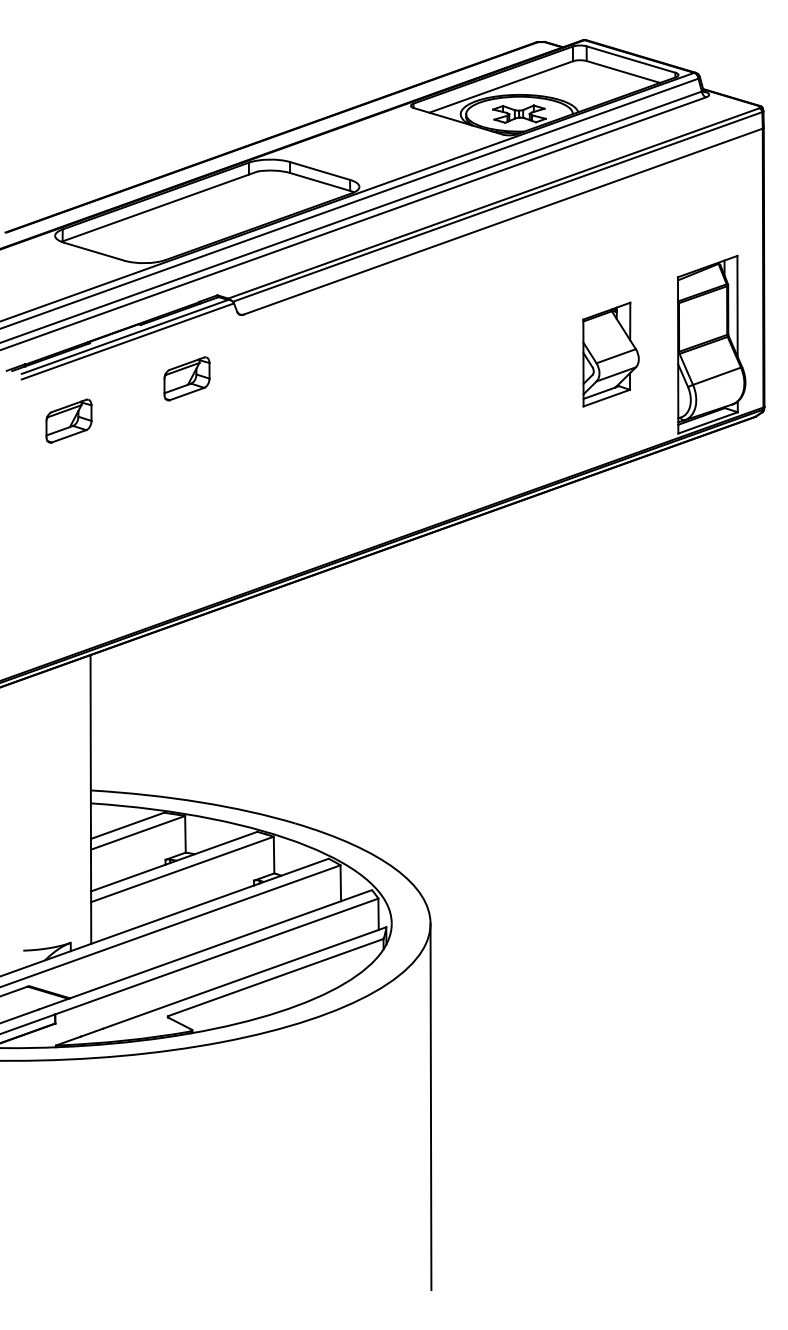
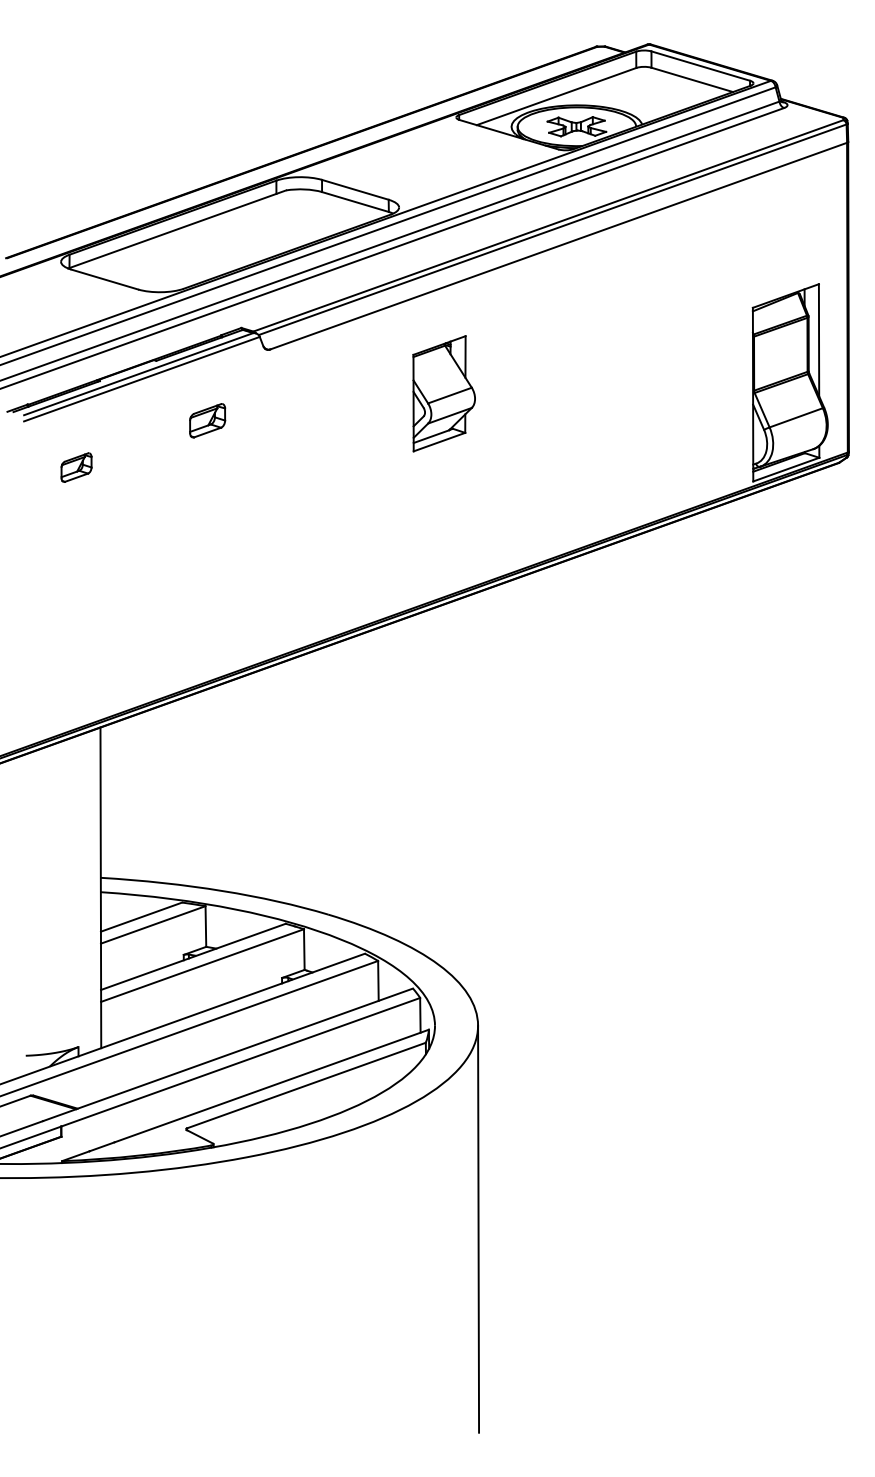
part: (610, 354) -> (443, 393), moved
part: (186, 378) -> (207, 420), size x0.7
part: (68, 420) -> (75, 466), size x0.6

